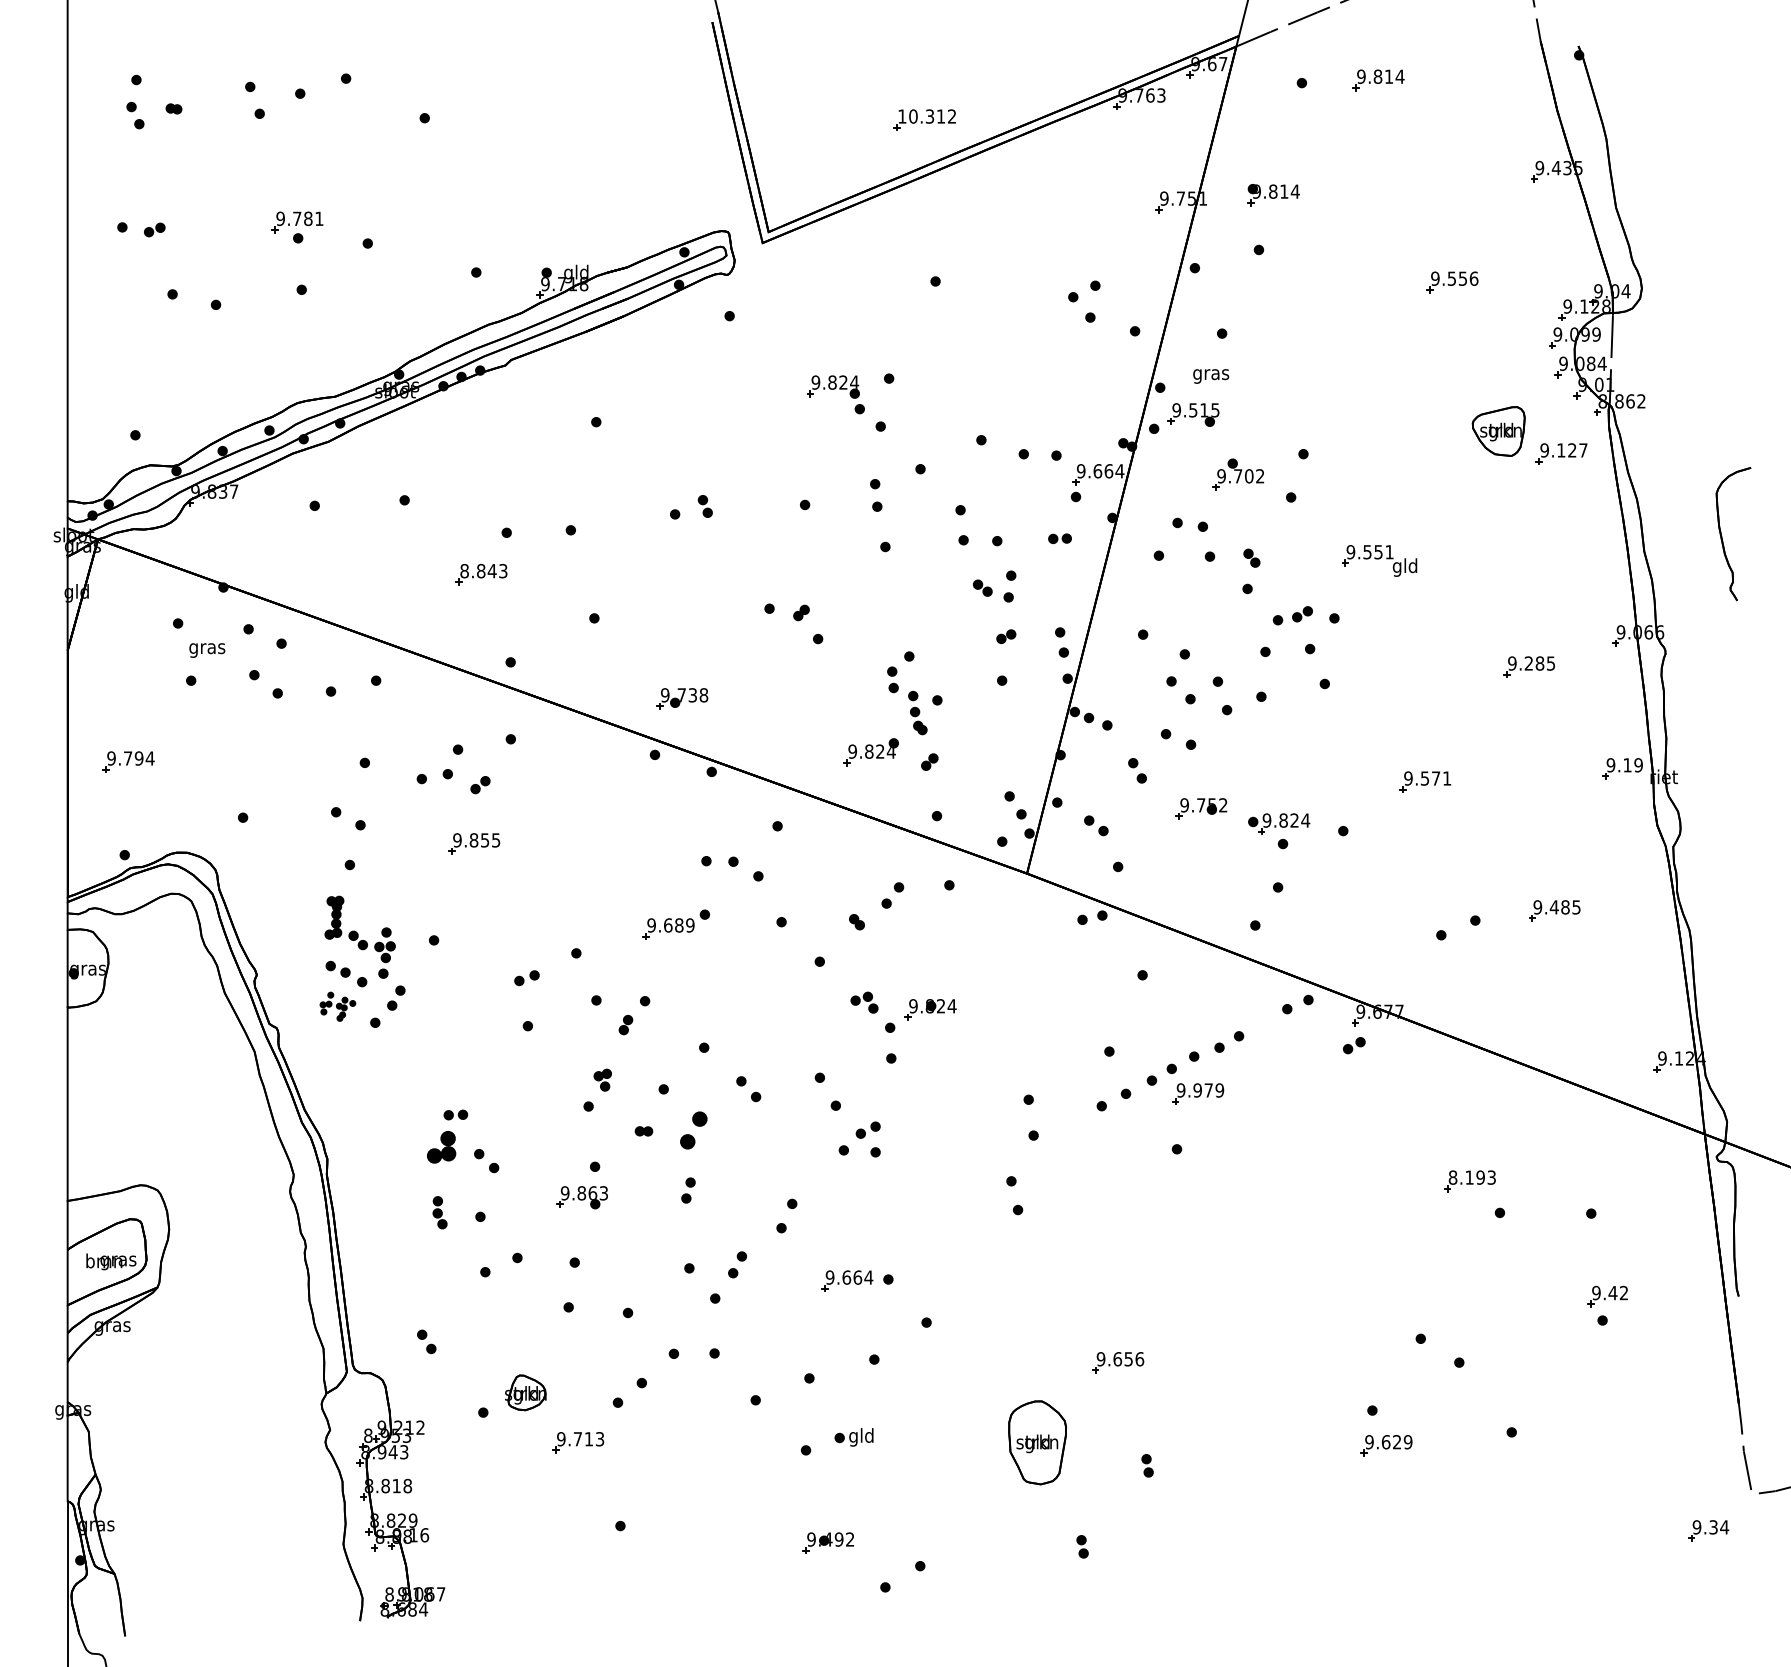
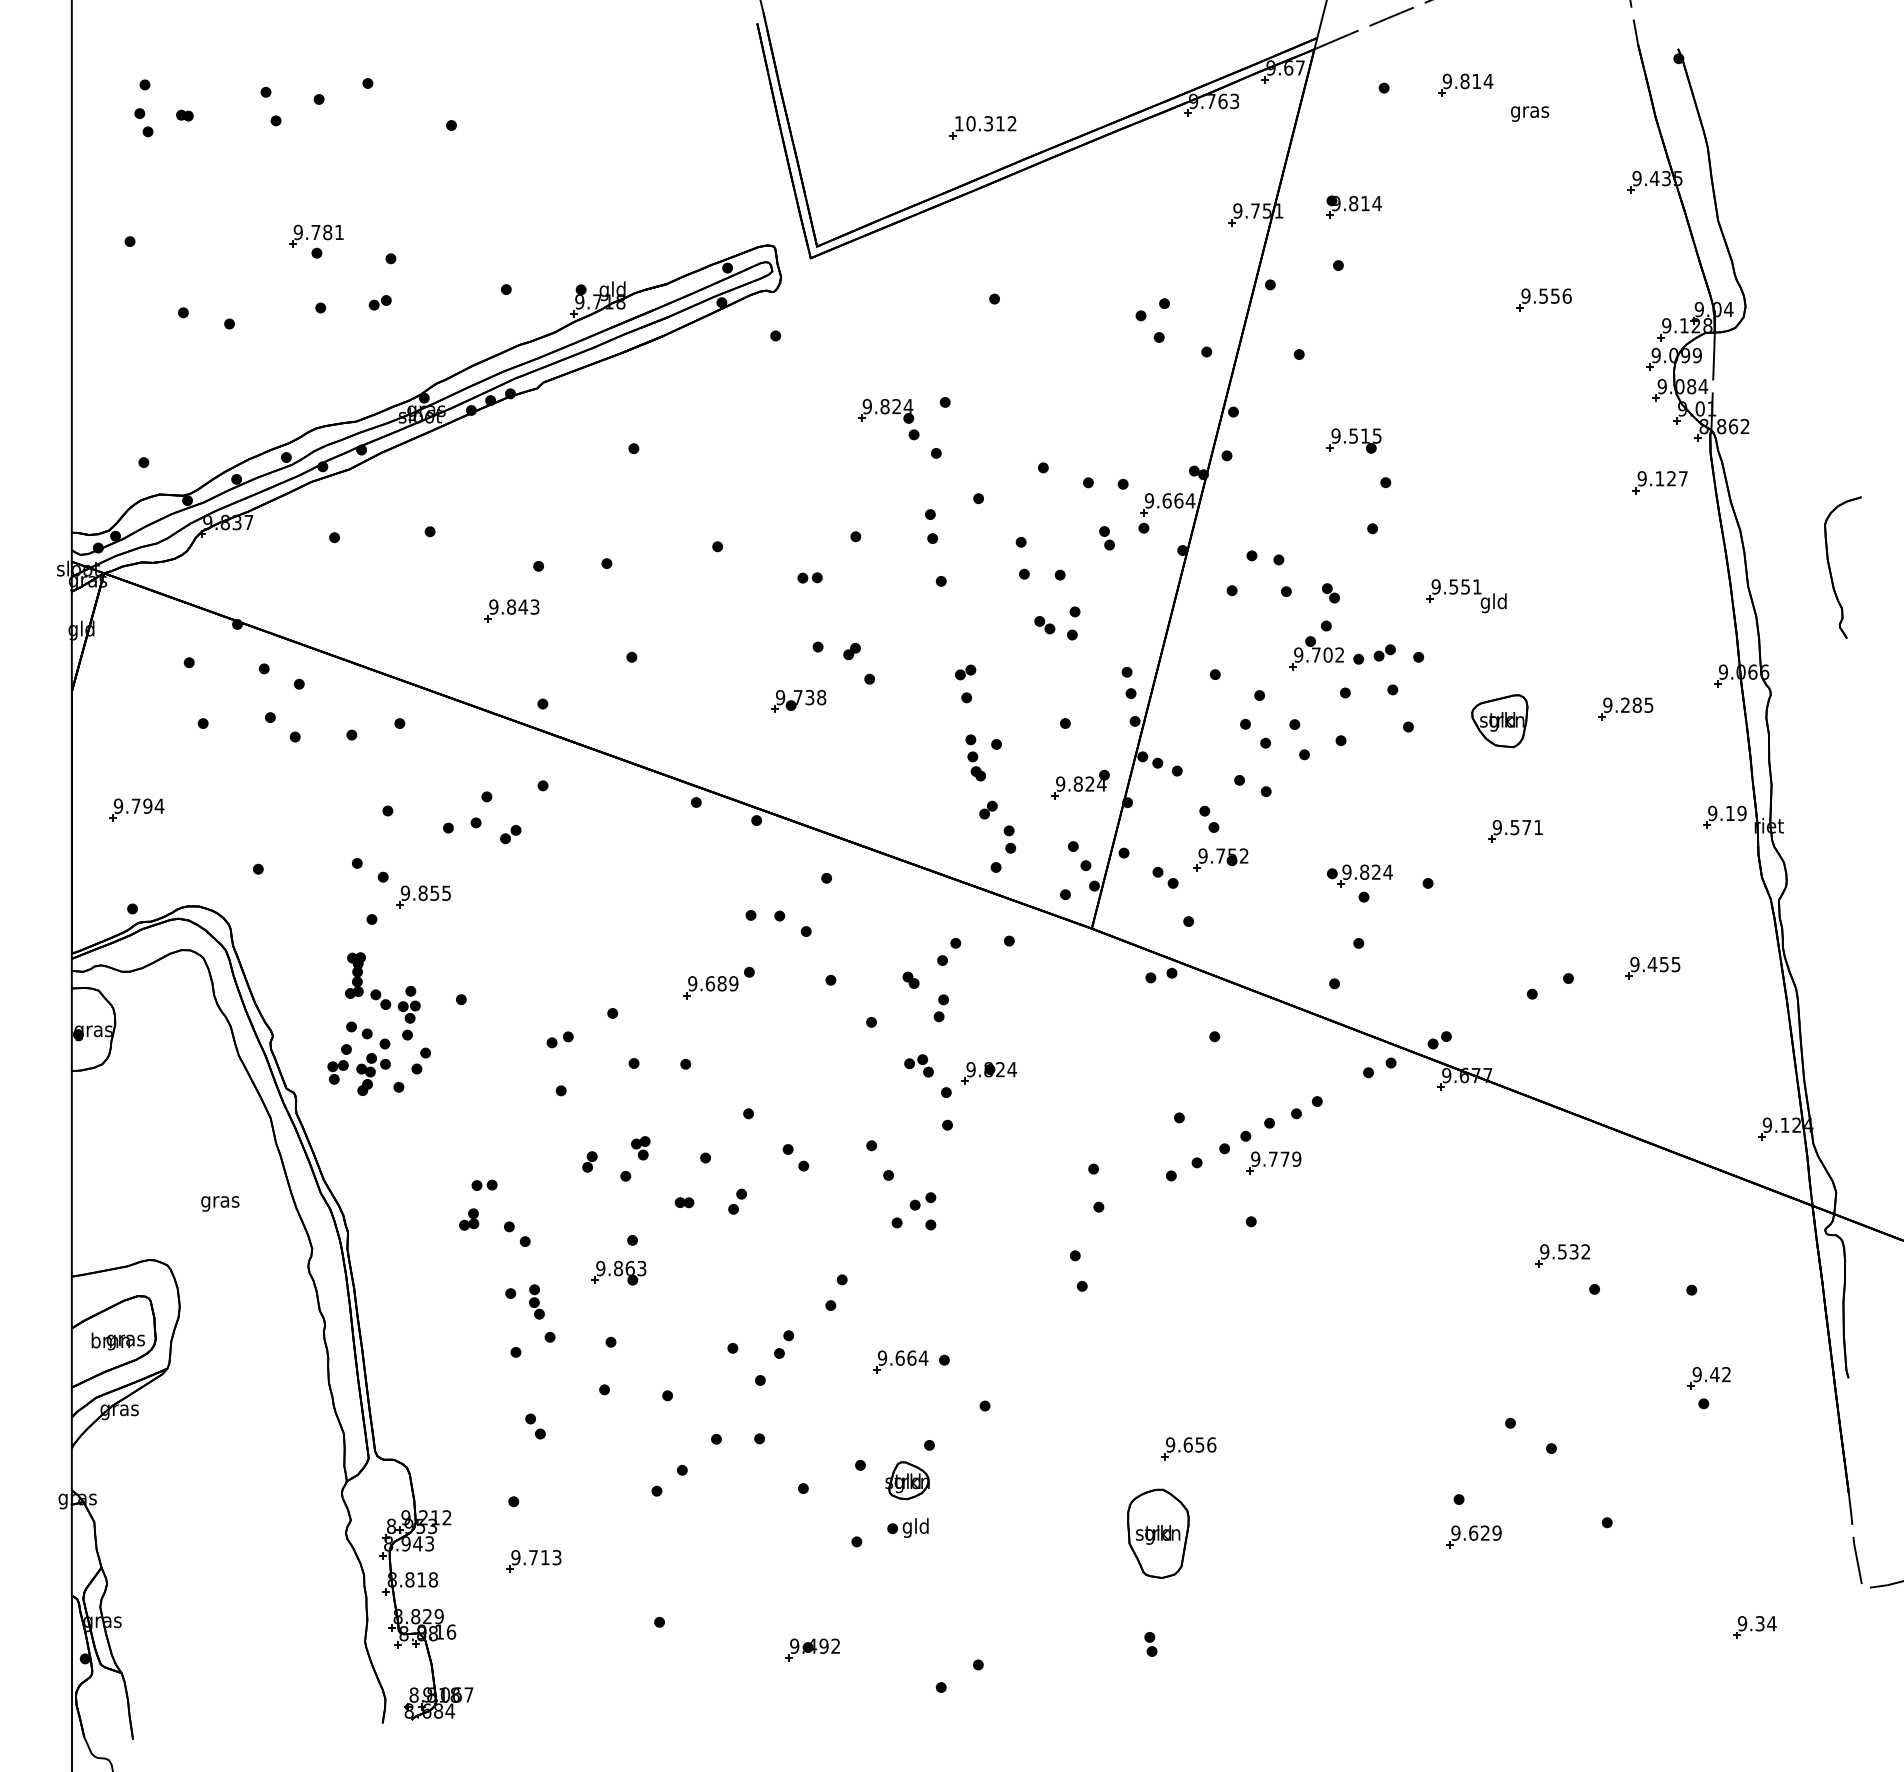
part: (154, 229) -> (379, 302), moved
text: (1211, 376) -> (1530, 114), moved
part: (1193, 414) -> (1353, 440), moved
part: (1498, 431) -> (1499, 721), moved
part: (1238, 474) -> (1316, 653), moved
part: (704, 506) -> (1106, 538), moved
part: (1059, 538) -> (809, 577), moved
text: (464, 571) -> (493, 607), 8.843 -> 9.843
part: (1006, 636) -> (965, 672), moved
text: (207, 650) -> (220, 1203), moved
part: (892, 679) -> (1009, 839), moved
part: (682, 698) -> (798, 701), moved
part: (870, 752) -> (1079, 784), moved
part: (1201, 808) -> (1220, 859), moved
part: (474, 843) -> (423, 896), moved
text: (1565, 907) -> (1664, 964), 9.485 -> 9.455
part: (337, 1006) -> (358, 1069), size x1.67
part: (625, 1025) -> (589, 1162), moved
part: (1354, 1045) -> (1440, 1040), moved
text: (1197, 1090) -> (1273, 1159), 9.979 -> 9.779
part: (693, 1130) -> (737, 1201), size x0.62
part: (440, 1146) -> (468, 1218), size x0.62
text: (1471, 1177) -> (1564, 1251), 8.193 -> 9.532
part: (688, 1190) -> (941, 1008), moved
part: (439, 1212) -> (536, 1301), moved
part: (426, 1341) -> (535, 1426), moved
part: (525, 1392) -> (907, 1480), moved
part: (578, 1442) -> (534, 1561), moved
part: (1037, 1442) -> (1158, 1533), moved
part: (1147, 1465) -> (1219, 1557), removed
part: (1708, 1530) -> (1754, 1627), moved
part: (827, 1542) -> (811, 1649), moved

